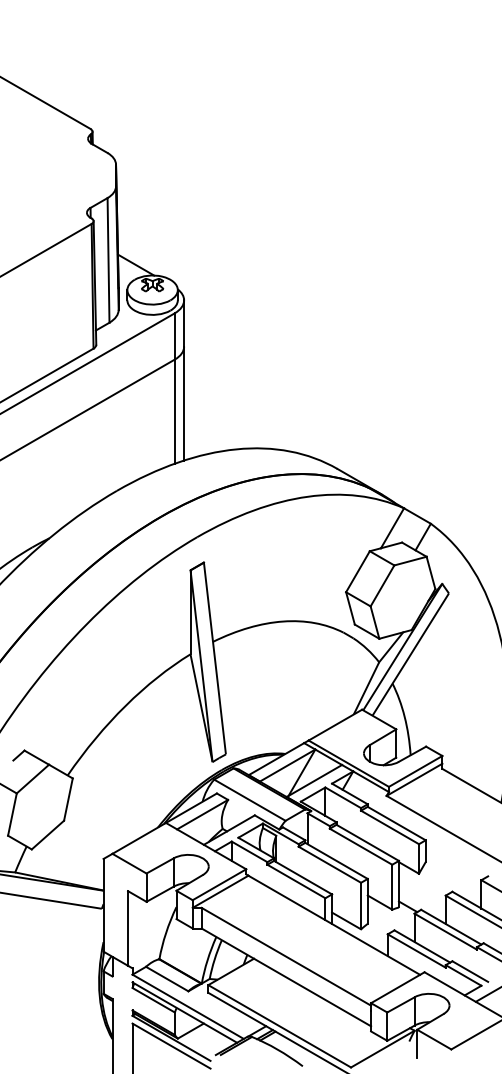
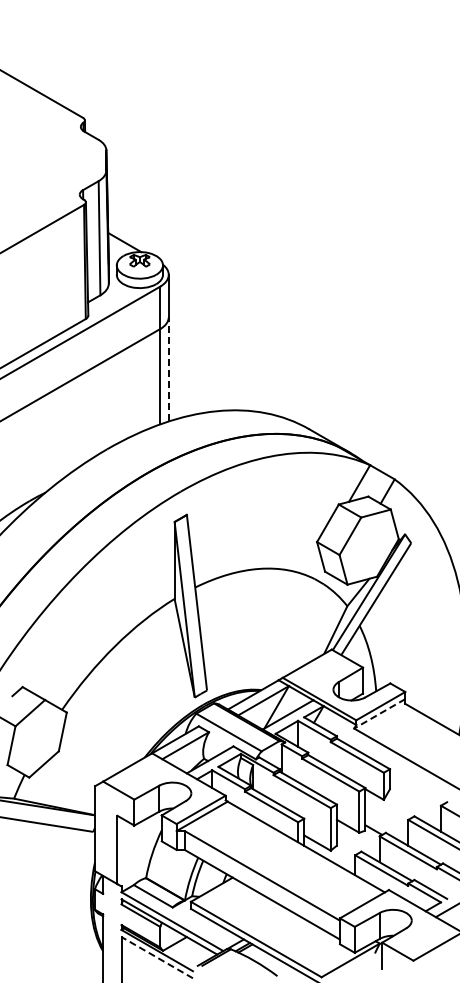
line: (183, 402) -> (168, 368), solid -> dashed
line: (414, 780) -> (379, 714), solid -> dashed
line: (170, 1045) -> (156, 957), solid -> dashed

